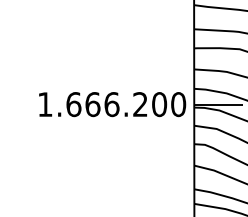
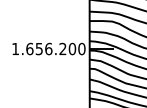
text: (93, 103) -> (39, 48), 1.666.200 -> 1.656.200

